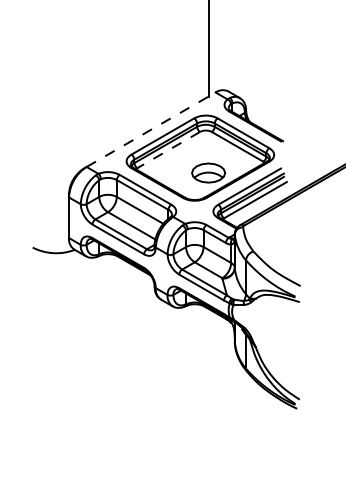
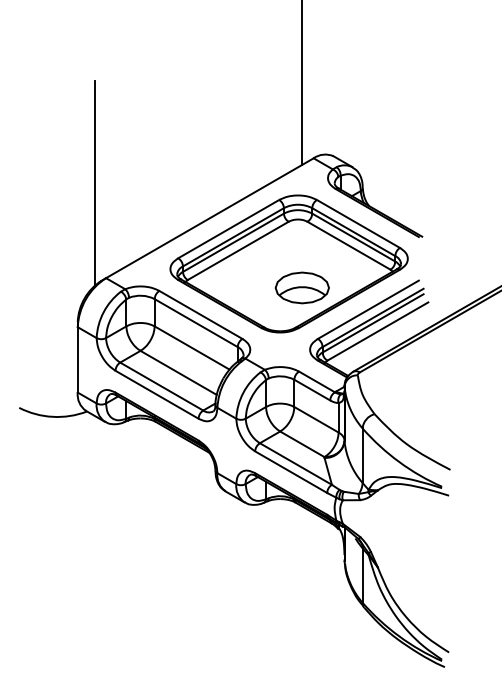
line: (79, 107) -> (94, 182), added
line: (151, 129) -> (210, 217), dashed -> solid
line: (168, 150) -> (237, 251), dashed -> solid

